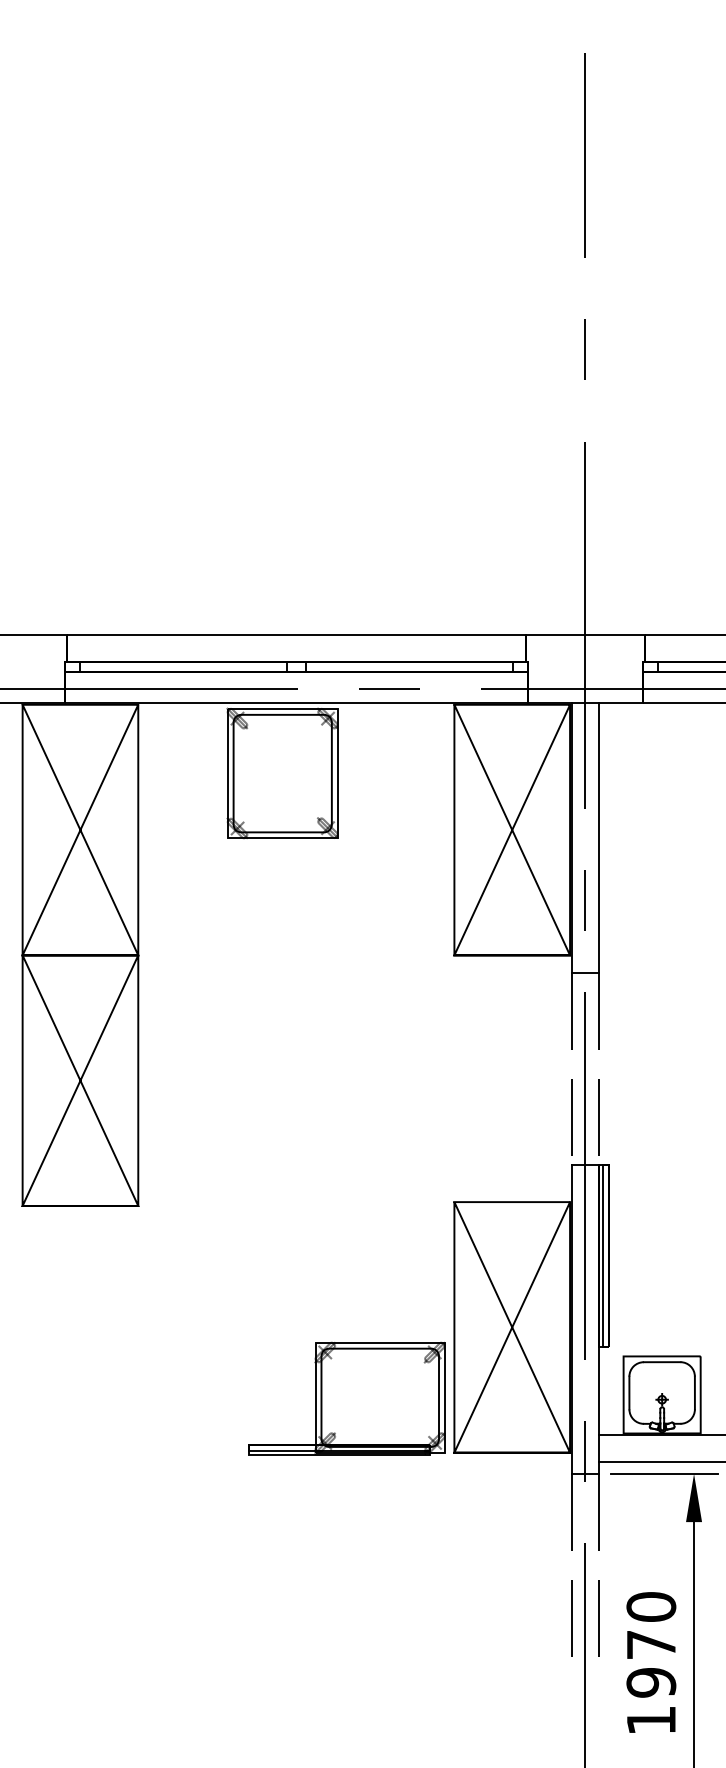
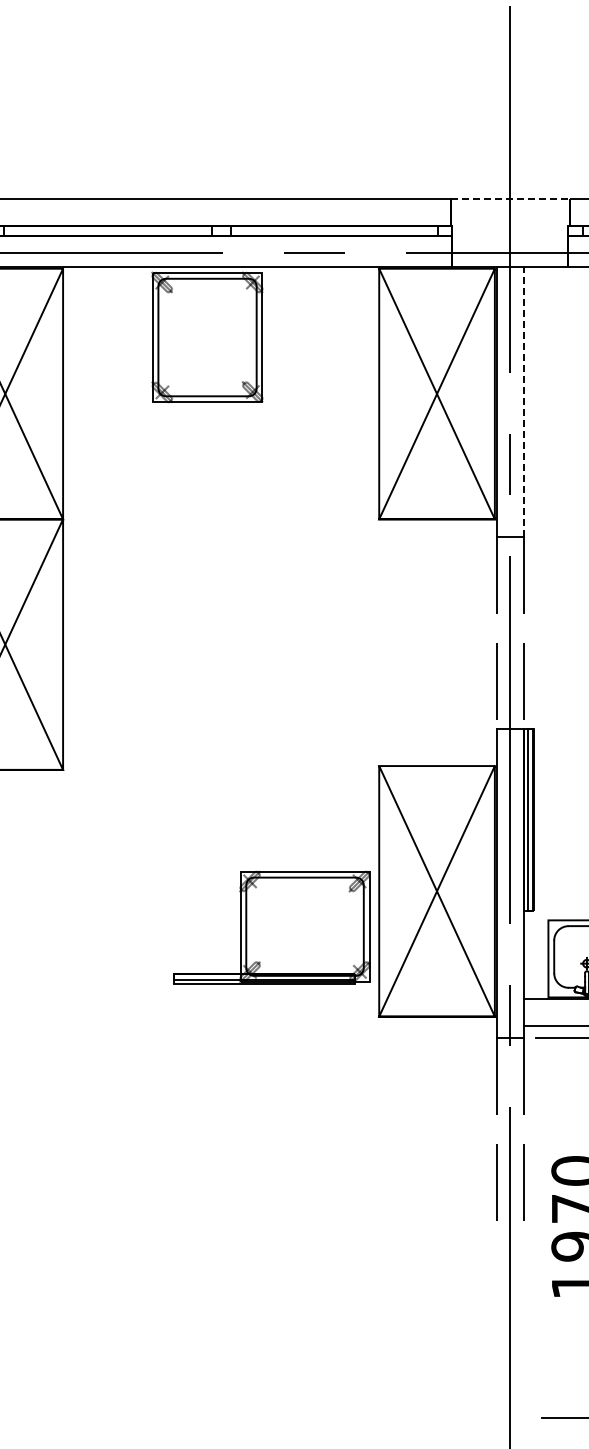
line: (585, 635) -> (510, 199), solid -> dashed
line: (598, 837) -> (523, 401), solid -> dashed
part: (346, 1398) -> (271, 927), moved

